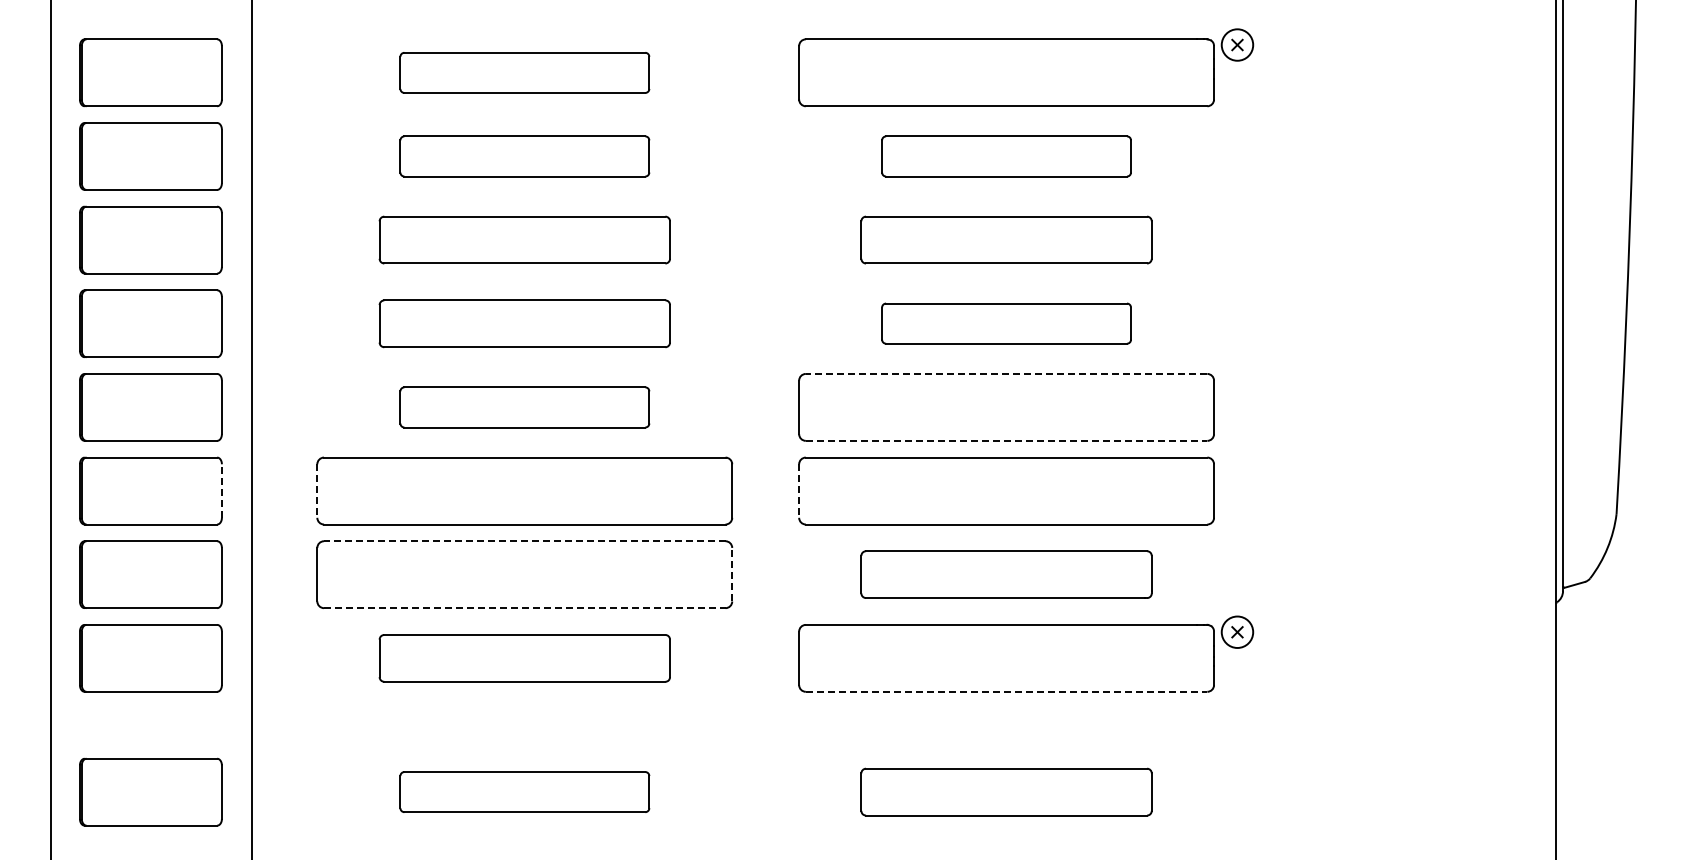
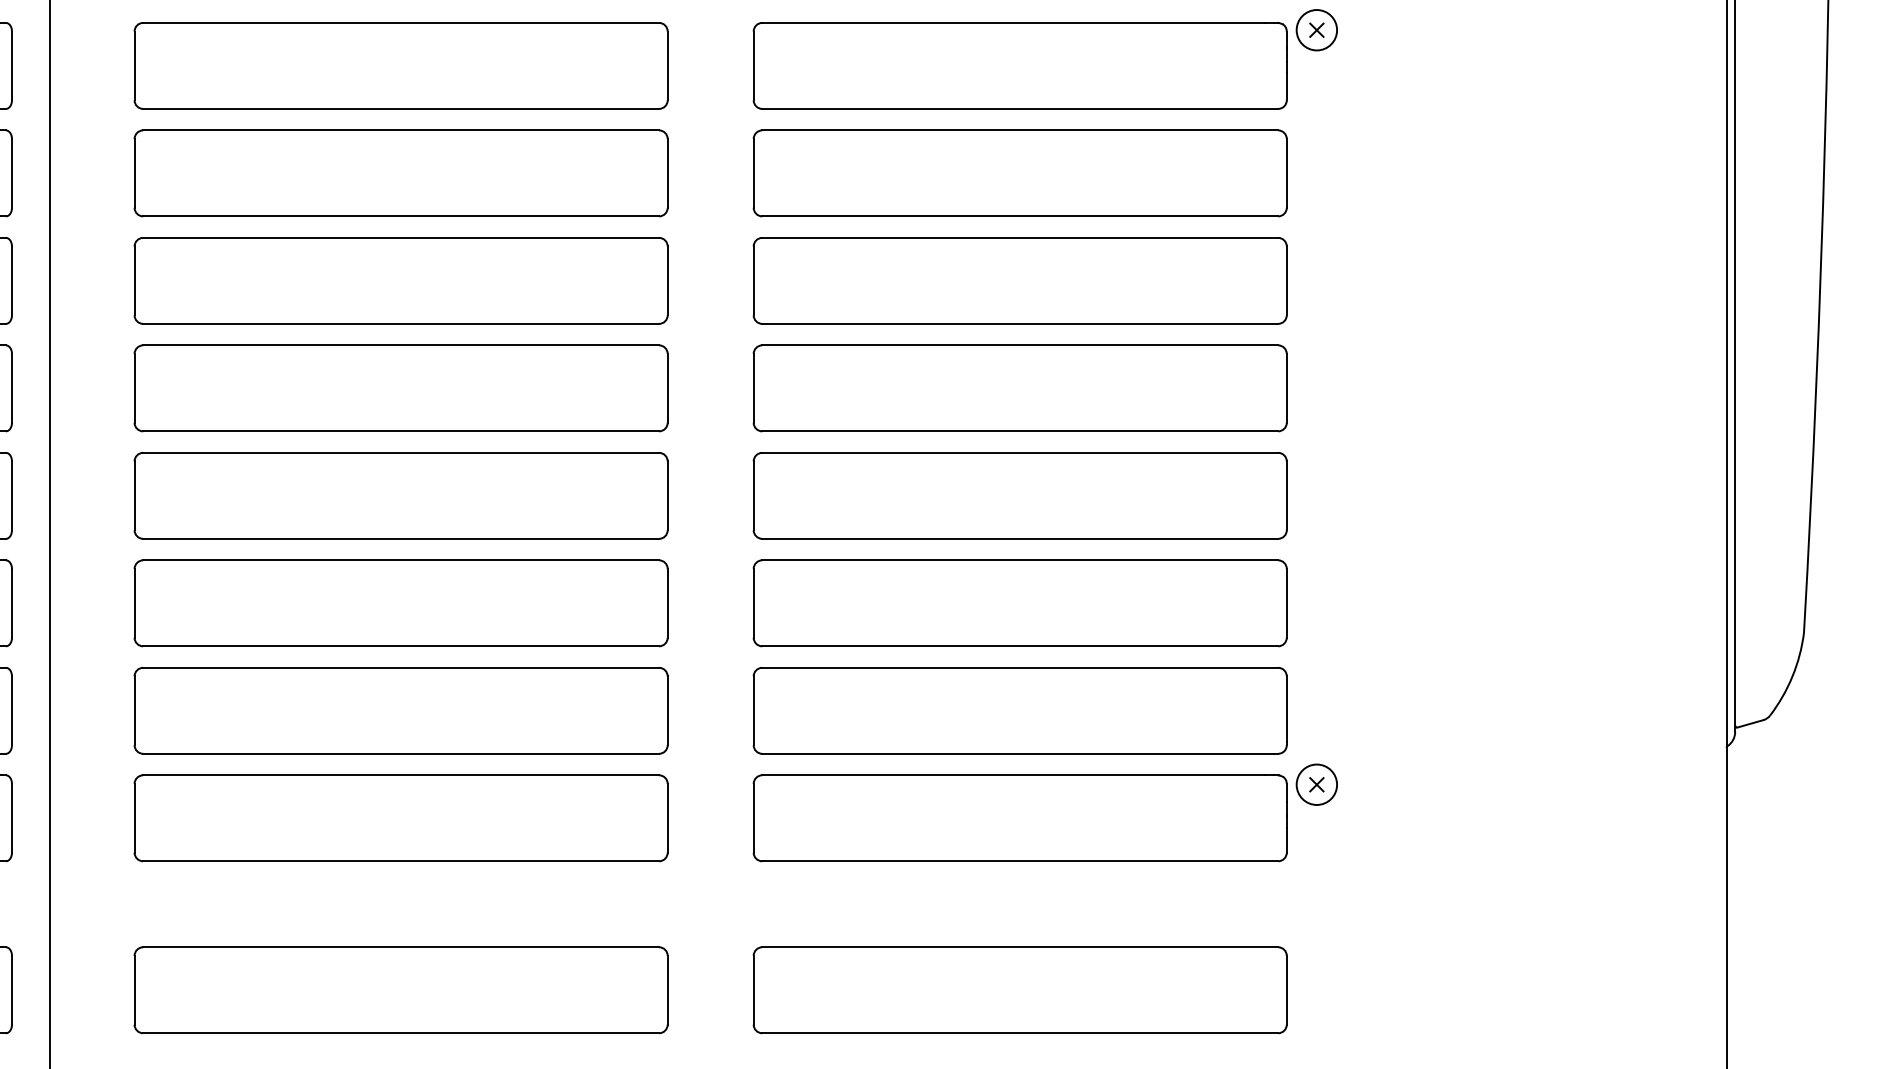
part: (524, 72) -> (400, 65), size x1.67
part: (524, 156) -> (400, 173), size x1.67
part: (1006, 156) -> (1020, 173), size x1.67
part: (524, 239) -> (400, 280), size x1.43
part: (1006, 239) -> (1020, 280), size x1.43
part: (524, 323) -> (400, 388), size x1.43
part: (1006, 323) -> (1020, 388), size x1.67
line: (1006, 373) -> (1020, 452), dashed -> solid
part: (524, 407) -> (400, 495), size x1.67
line: (1006, 440) -> (1020, 538), dashed -> solid
line: (221, 491) -> (11, 603), dashed -> solid
line: (317, 491) -> (134, 603), dashed -> solid
line: (799, 491) -> (754, 603), dashed -> solid
line: (524, 541) -> (400, 668), dashed -> solid
line: (732, 574) -> (668, 710), dashed -> solid
part: (1006, 574) -> (1020, 710), size x1.43
line: (524, 608) -> (400, 754), dashed -> solid
part: (524, 658) -> (400, 818), size x1.43
line: (1006, 691) -> (1020, 860), dashed -> solid
part: (524, 791) -> (400, 989), size x1.67
part: (1006, 791) -> (1020, 989), size x1.43

